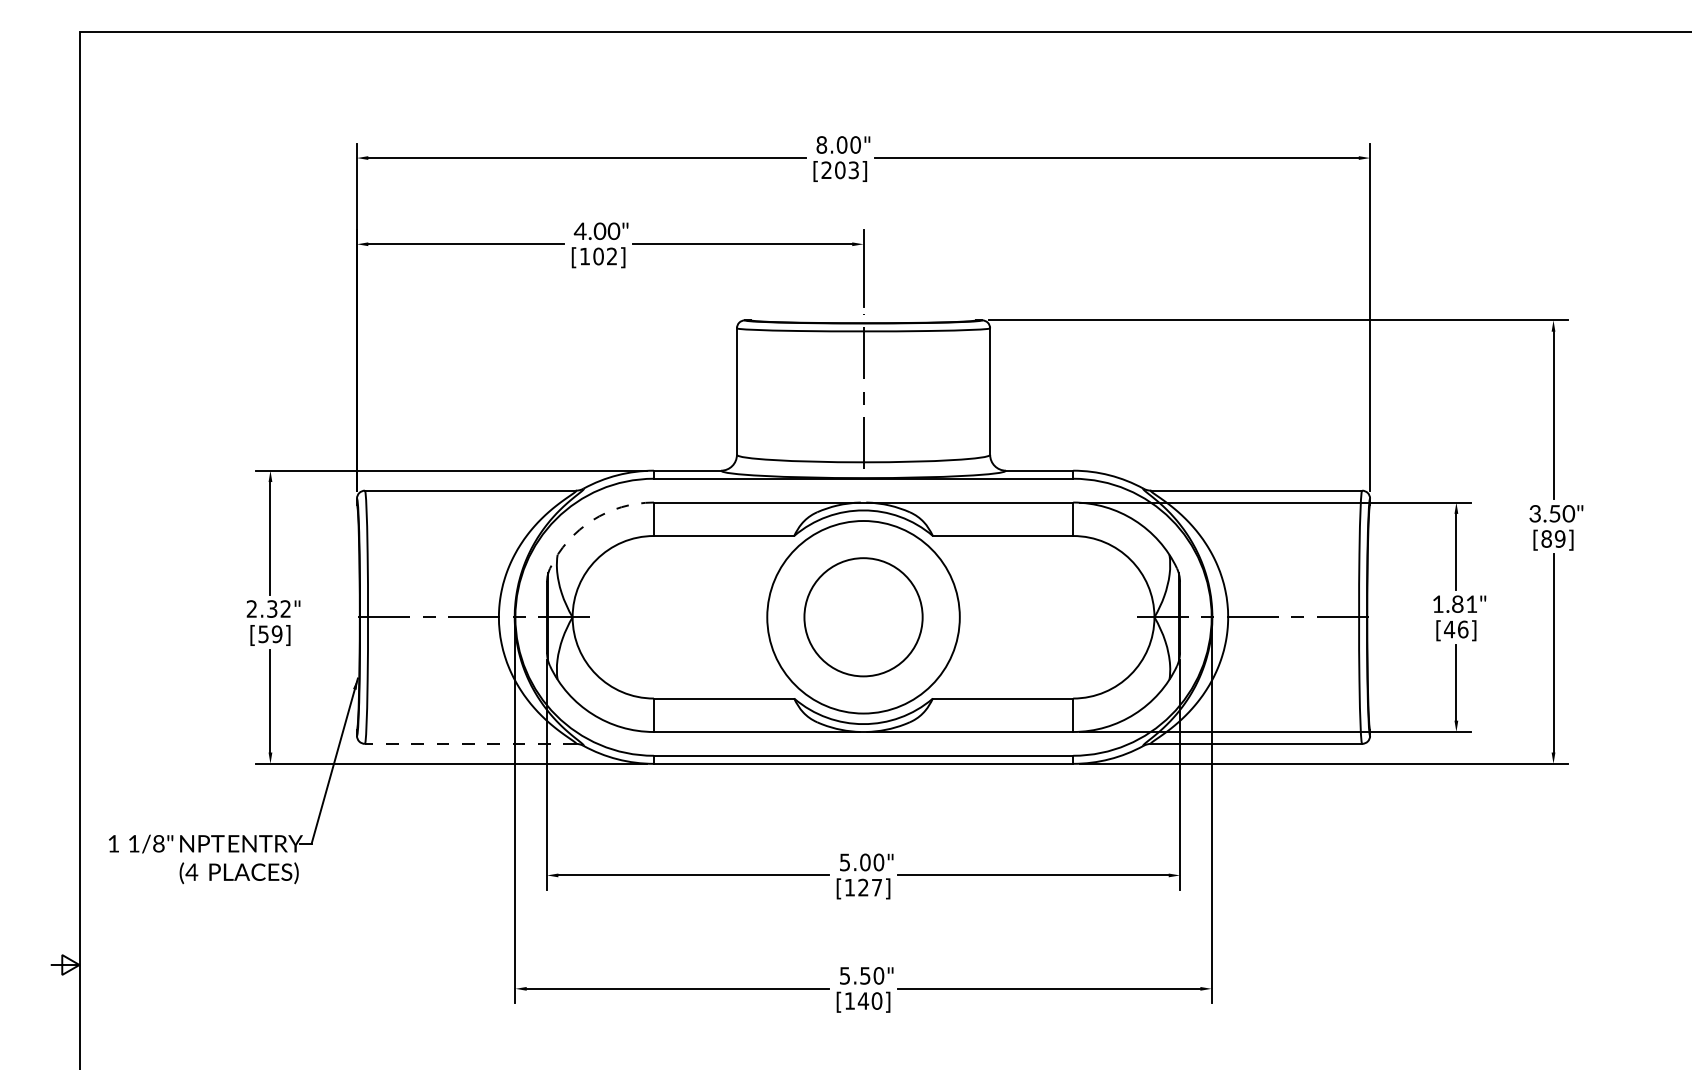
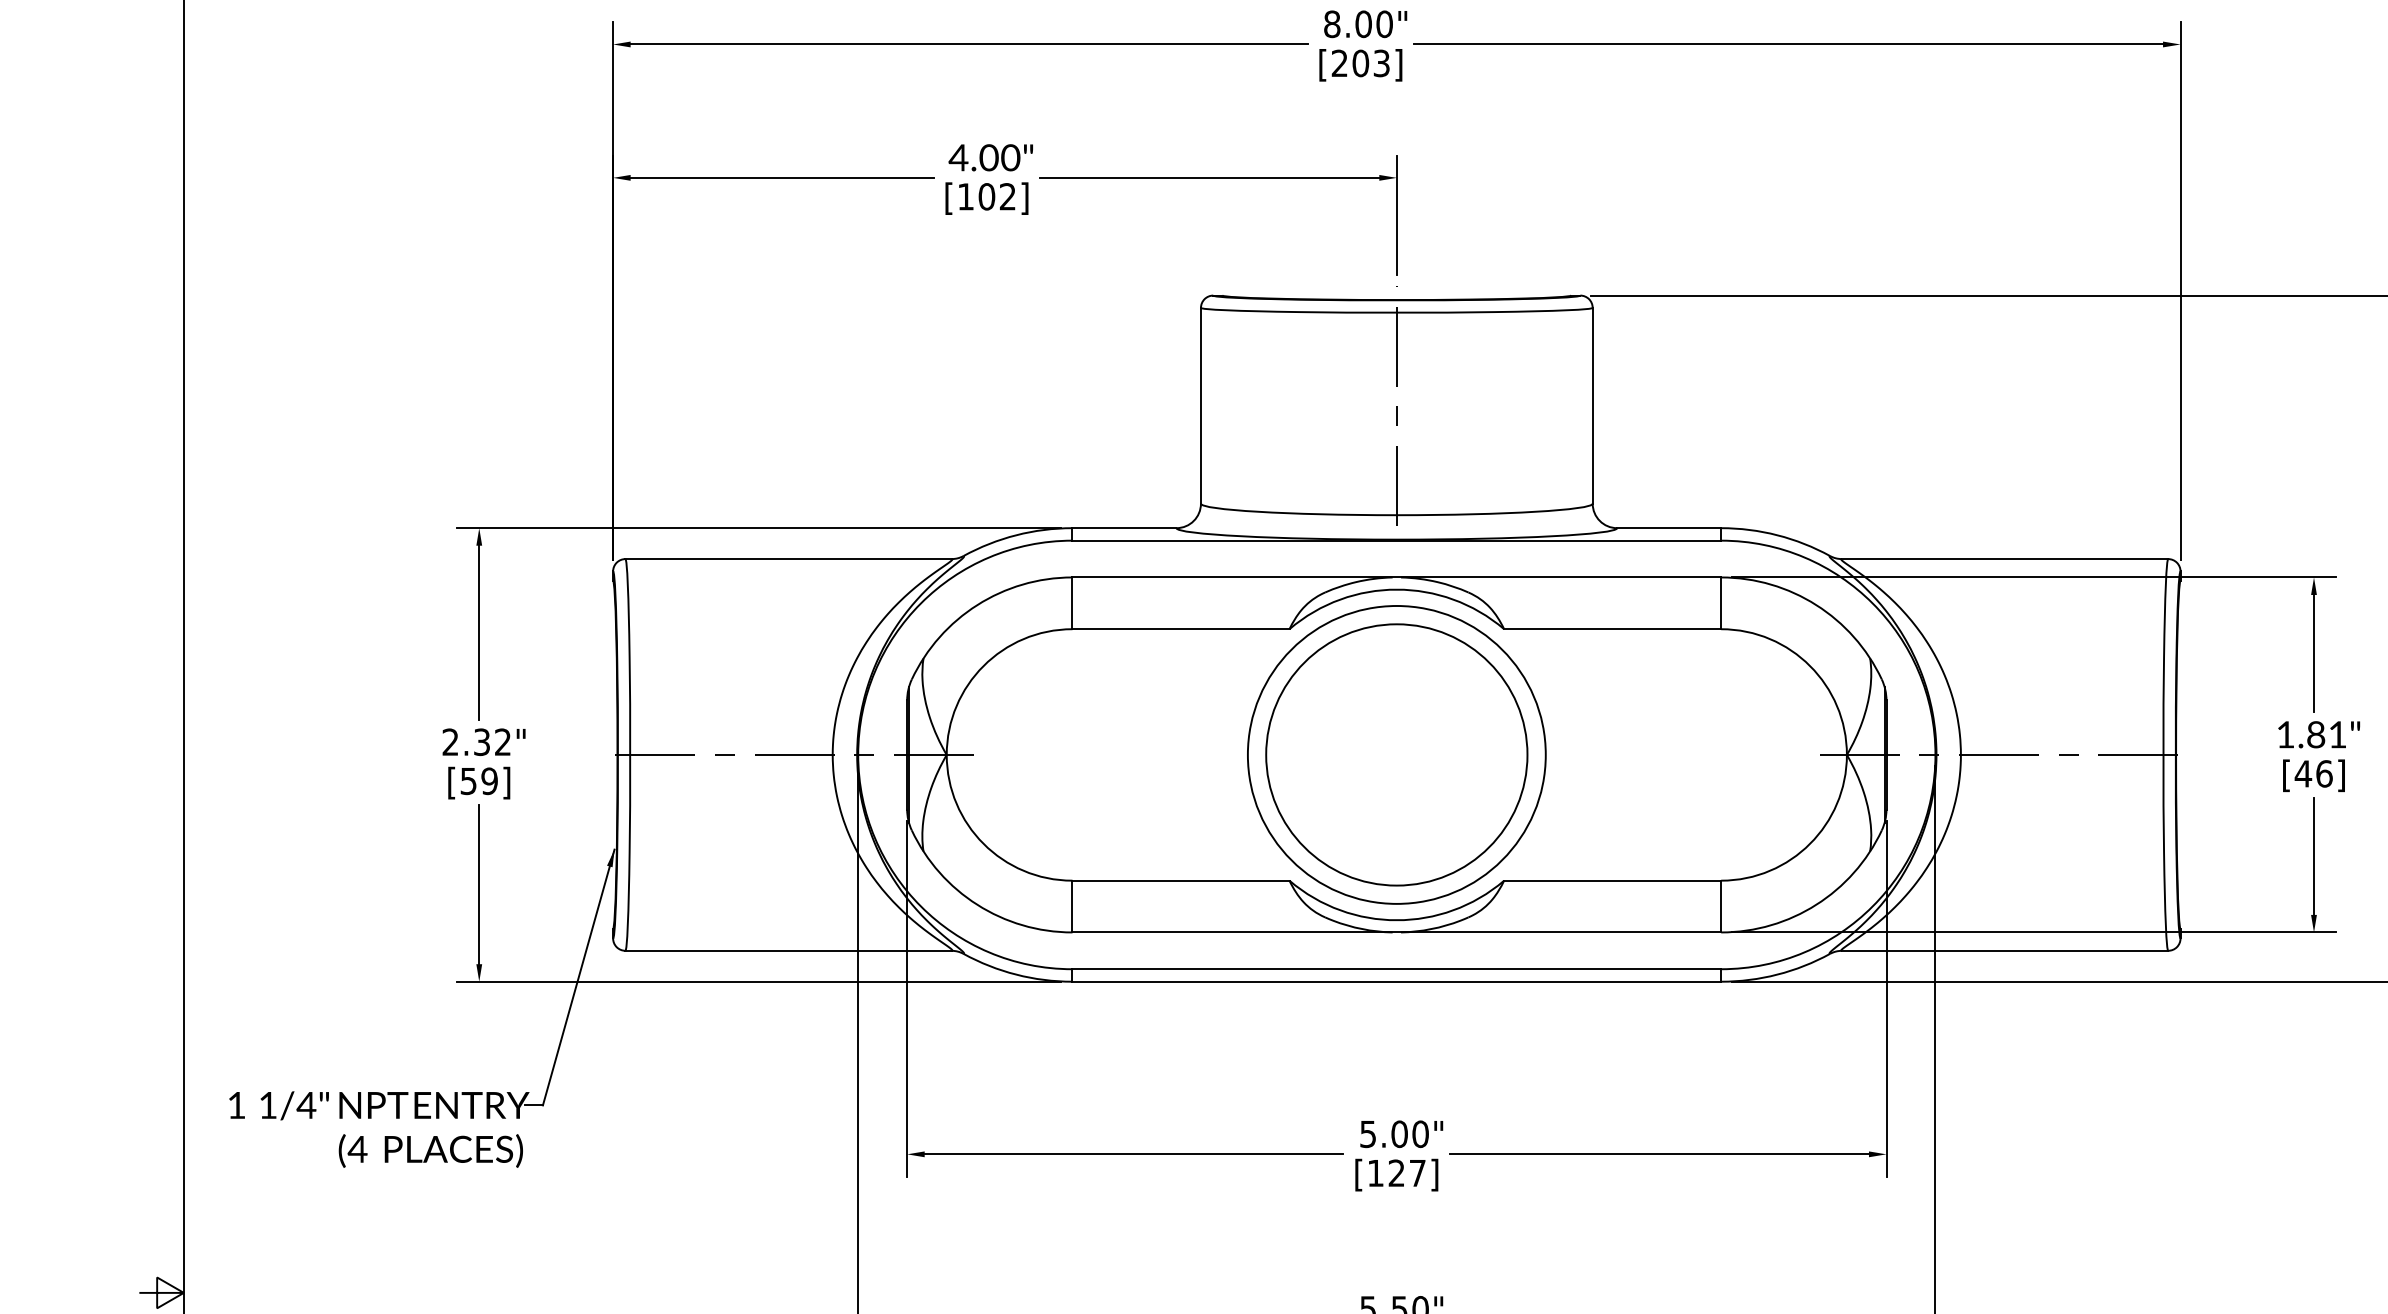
arc: (592, 520) -> (977, 605), dashed -> solid
circle: (863, 616) -> (1396, 753), size x1.43
line: (469, 743) -> (787, 950), dashed -> solid
text: (158, 843) -> (306, 1104), 1/8" -> 1/4"

